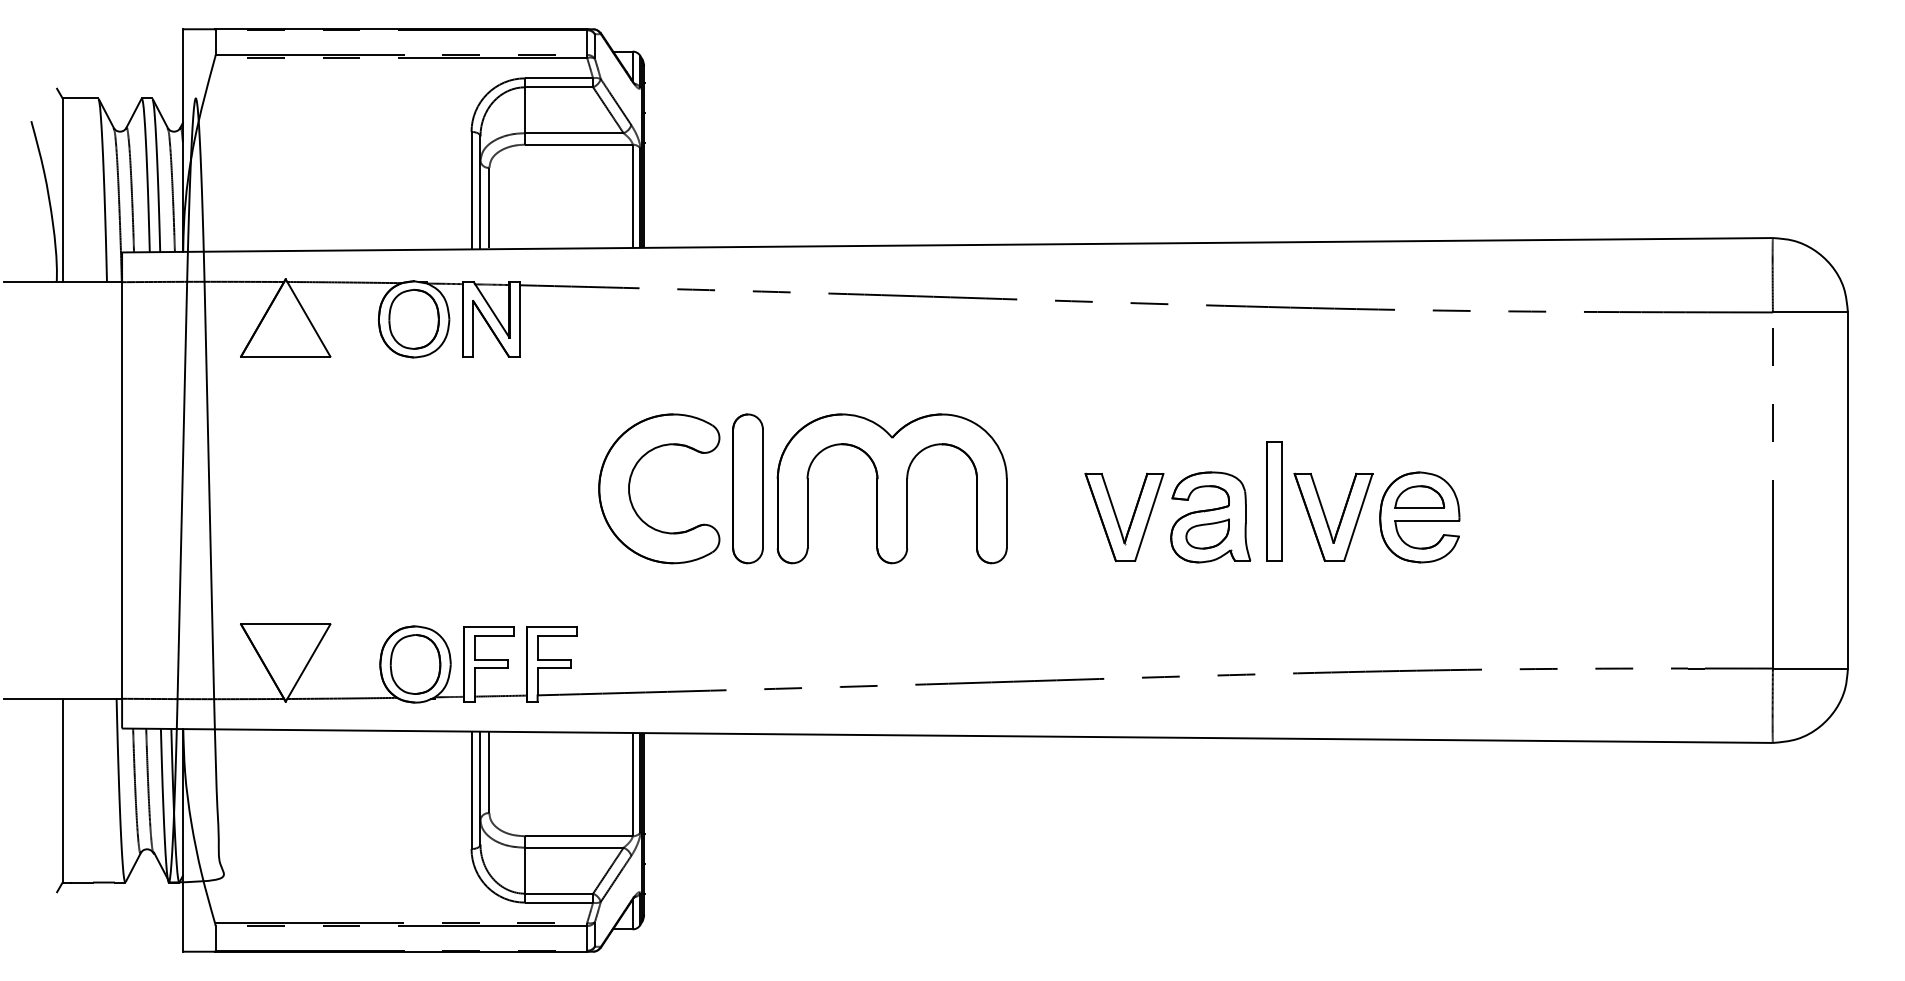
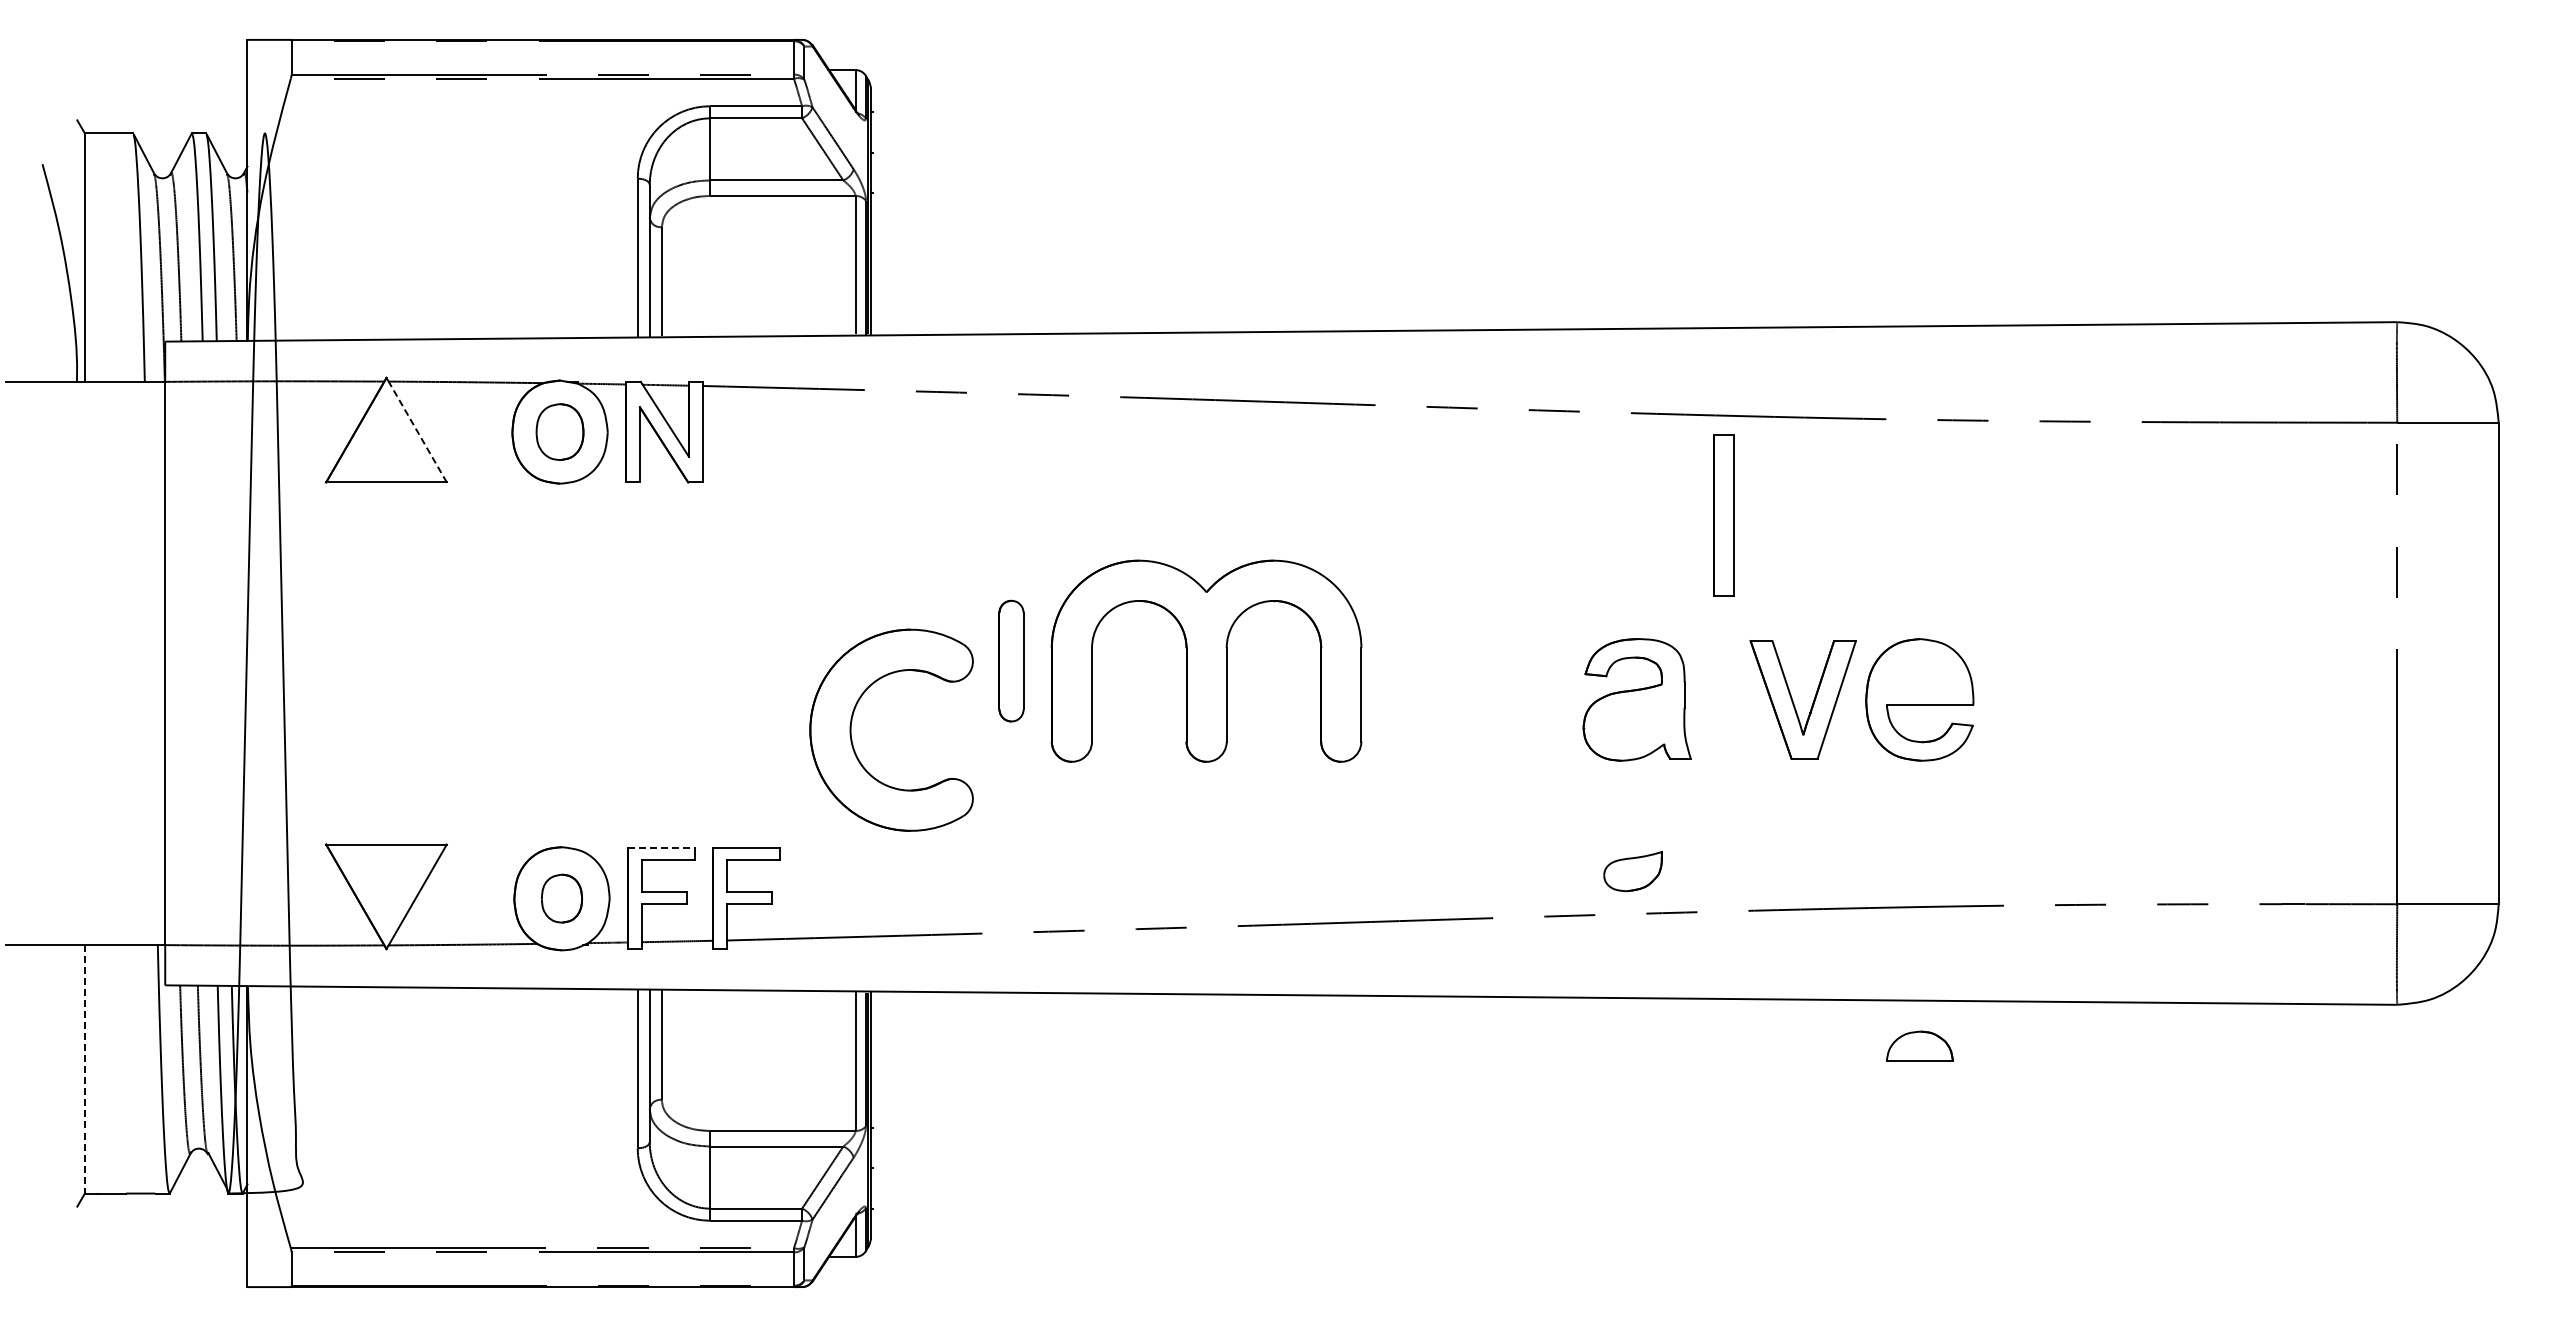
line: (308, 318) -> (417, 431), solid -> dashed
part: (413, 318) -> (559, 431), size x0.7
part: (630, 482) -> (852, 721), moved
part: (748, 488) -> (1011, 660), size x0.6
part: (1419, 496) -> (1919, 1045), moved
part: (1274, 501) -> (1723, 515), moved
part: (1117, 519) -> (1511, 702), removed
part: (1207, 534) -> (1632, 871), moved
line: (489, 627) -> (661, 848), solid -> dashed
part: (415, 664) -> (561, 898), size x0.6
line: (62, 790) -> (84, 1069), solid -> dashed

